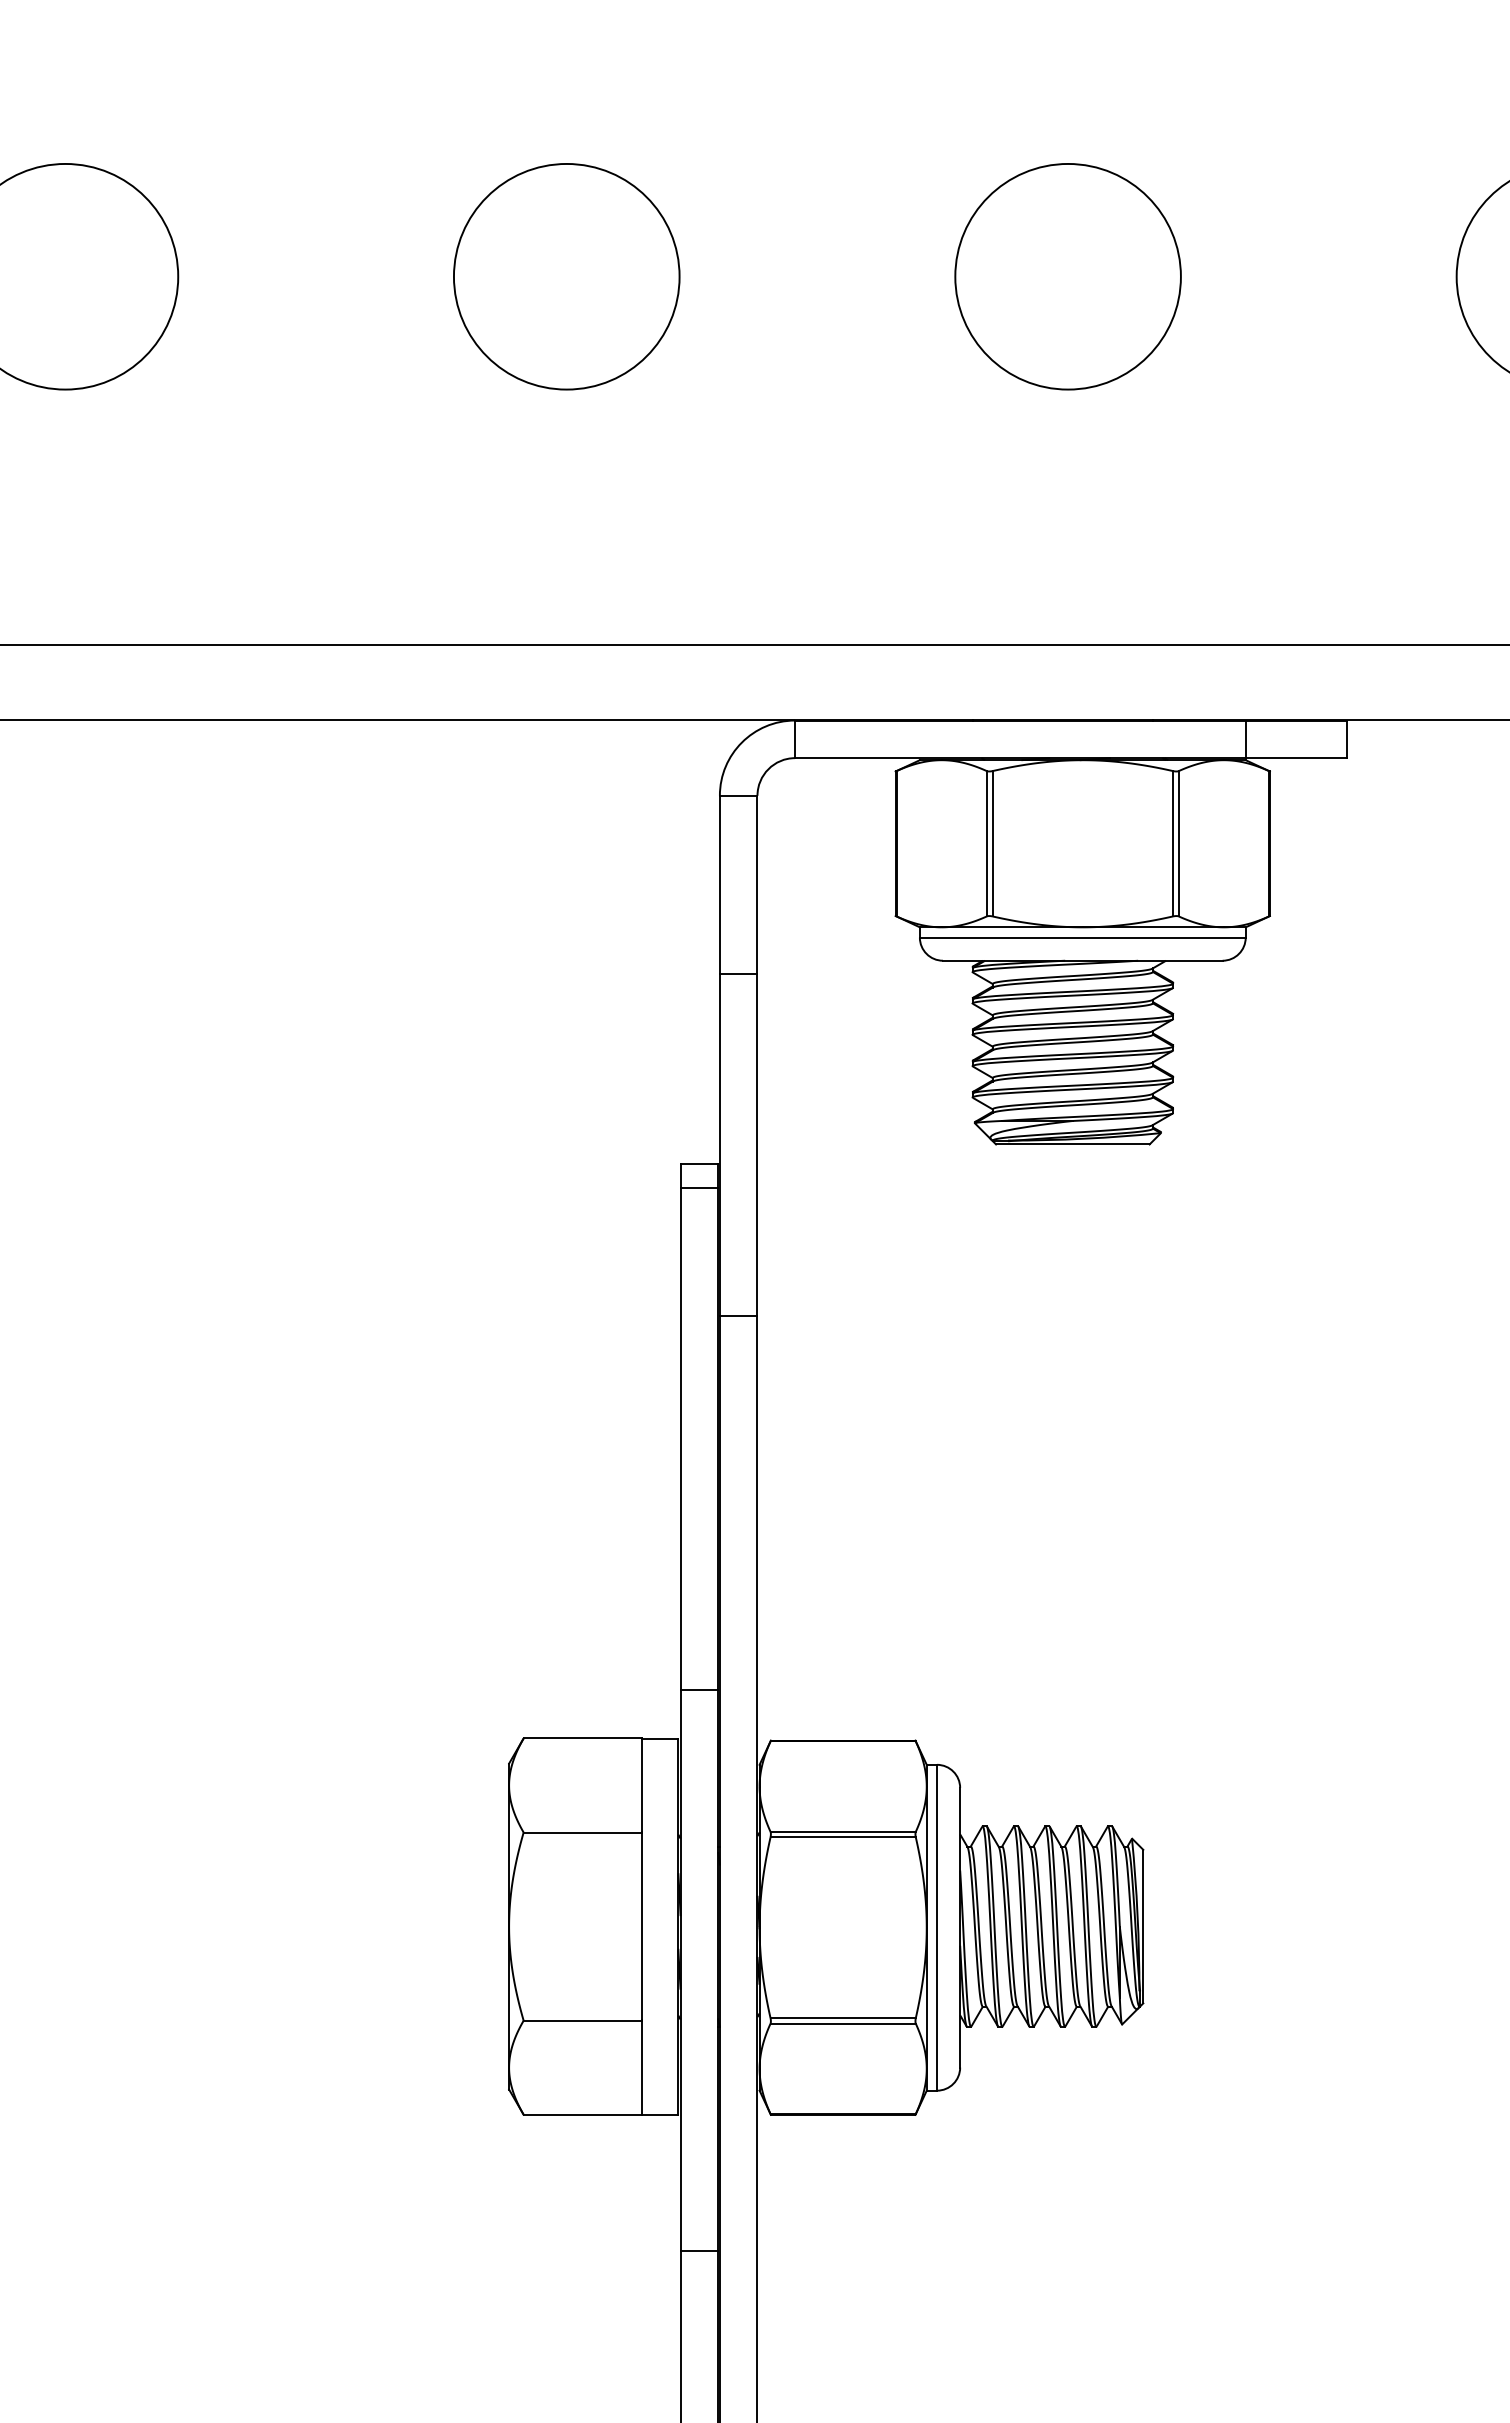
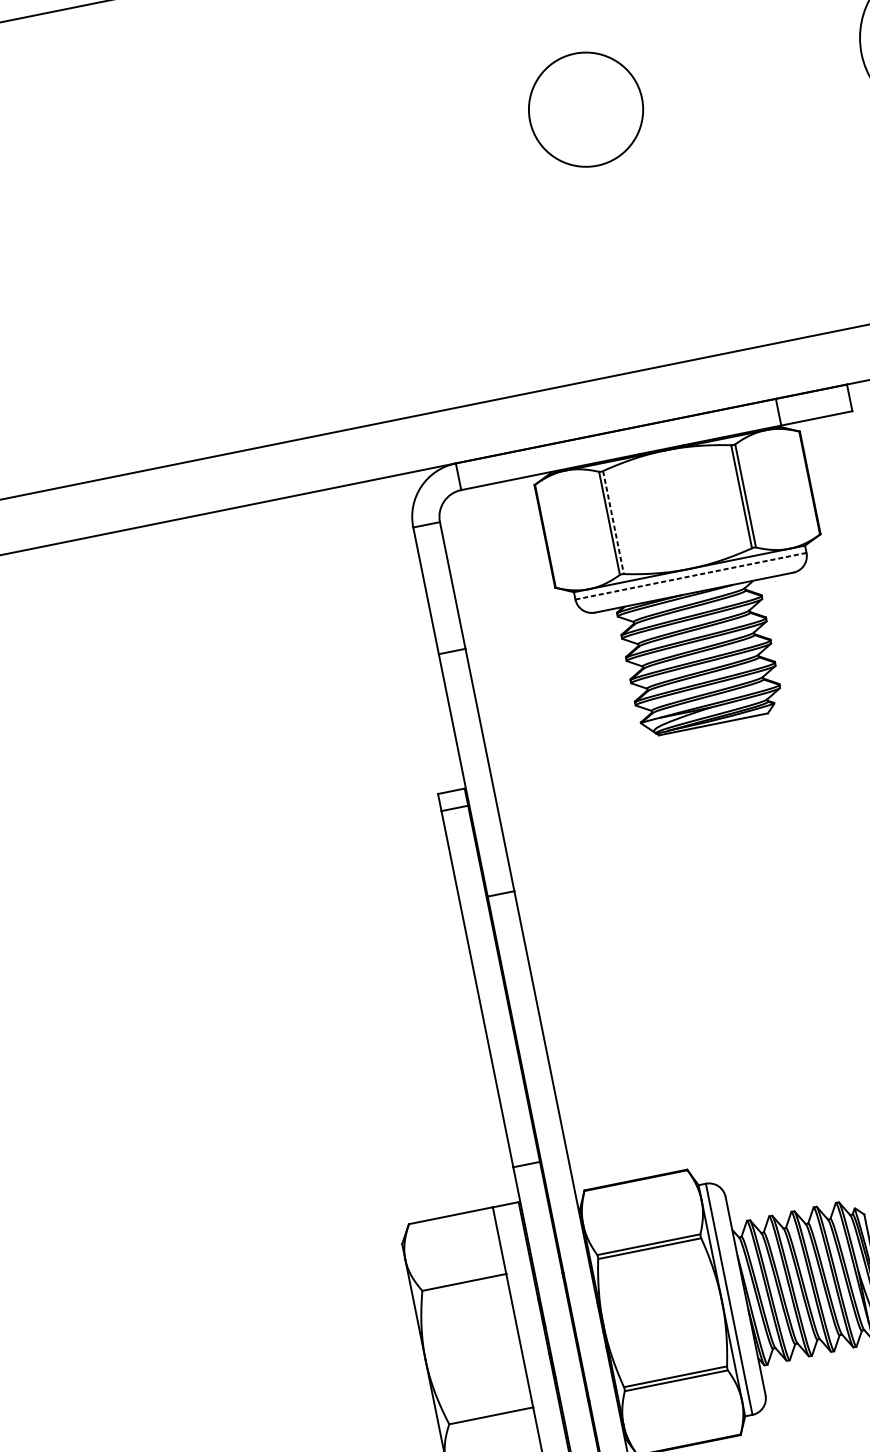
circle: (566, 276) -> (230, 181), removed
circle: (1067, 276) -> (585, 109), size x0.7
line: (992, 843) -> (613, 522), solid -> dashed
line: (1082, 937) -> (690, 576), solid -> dashed

